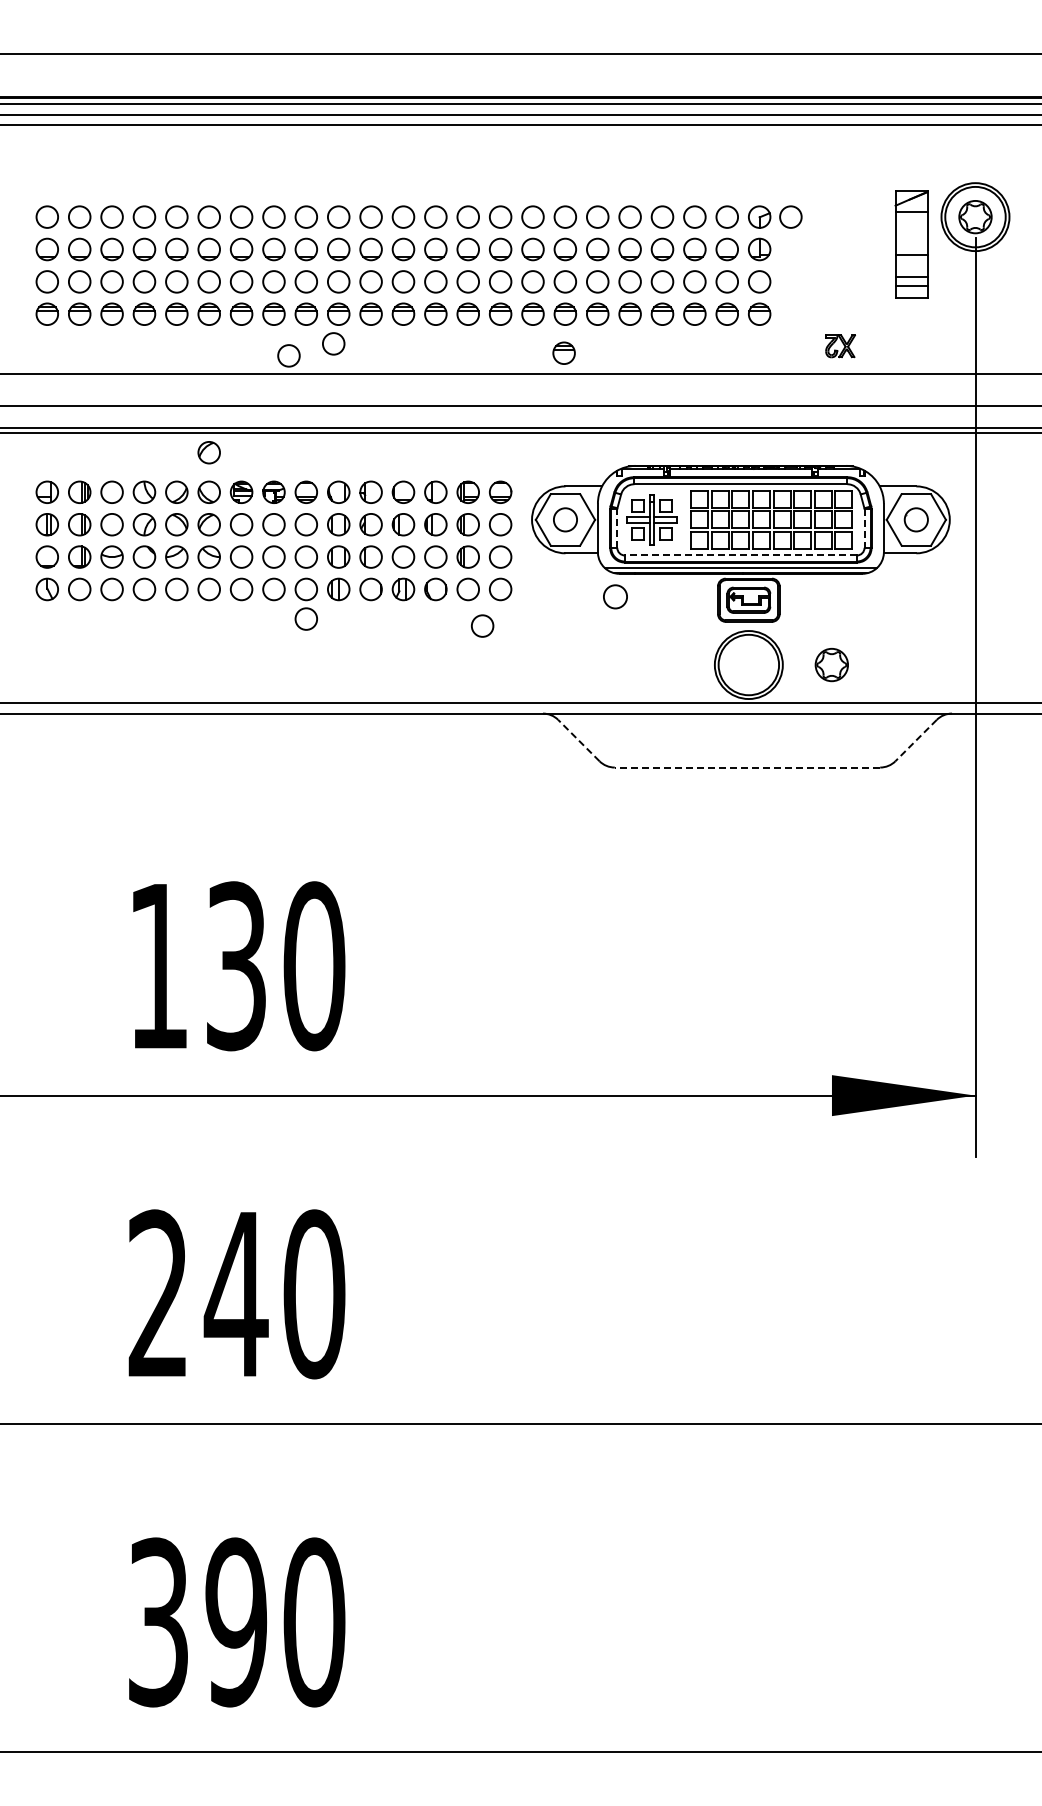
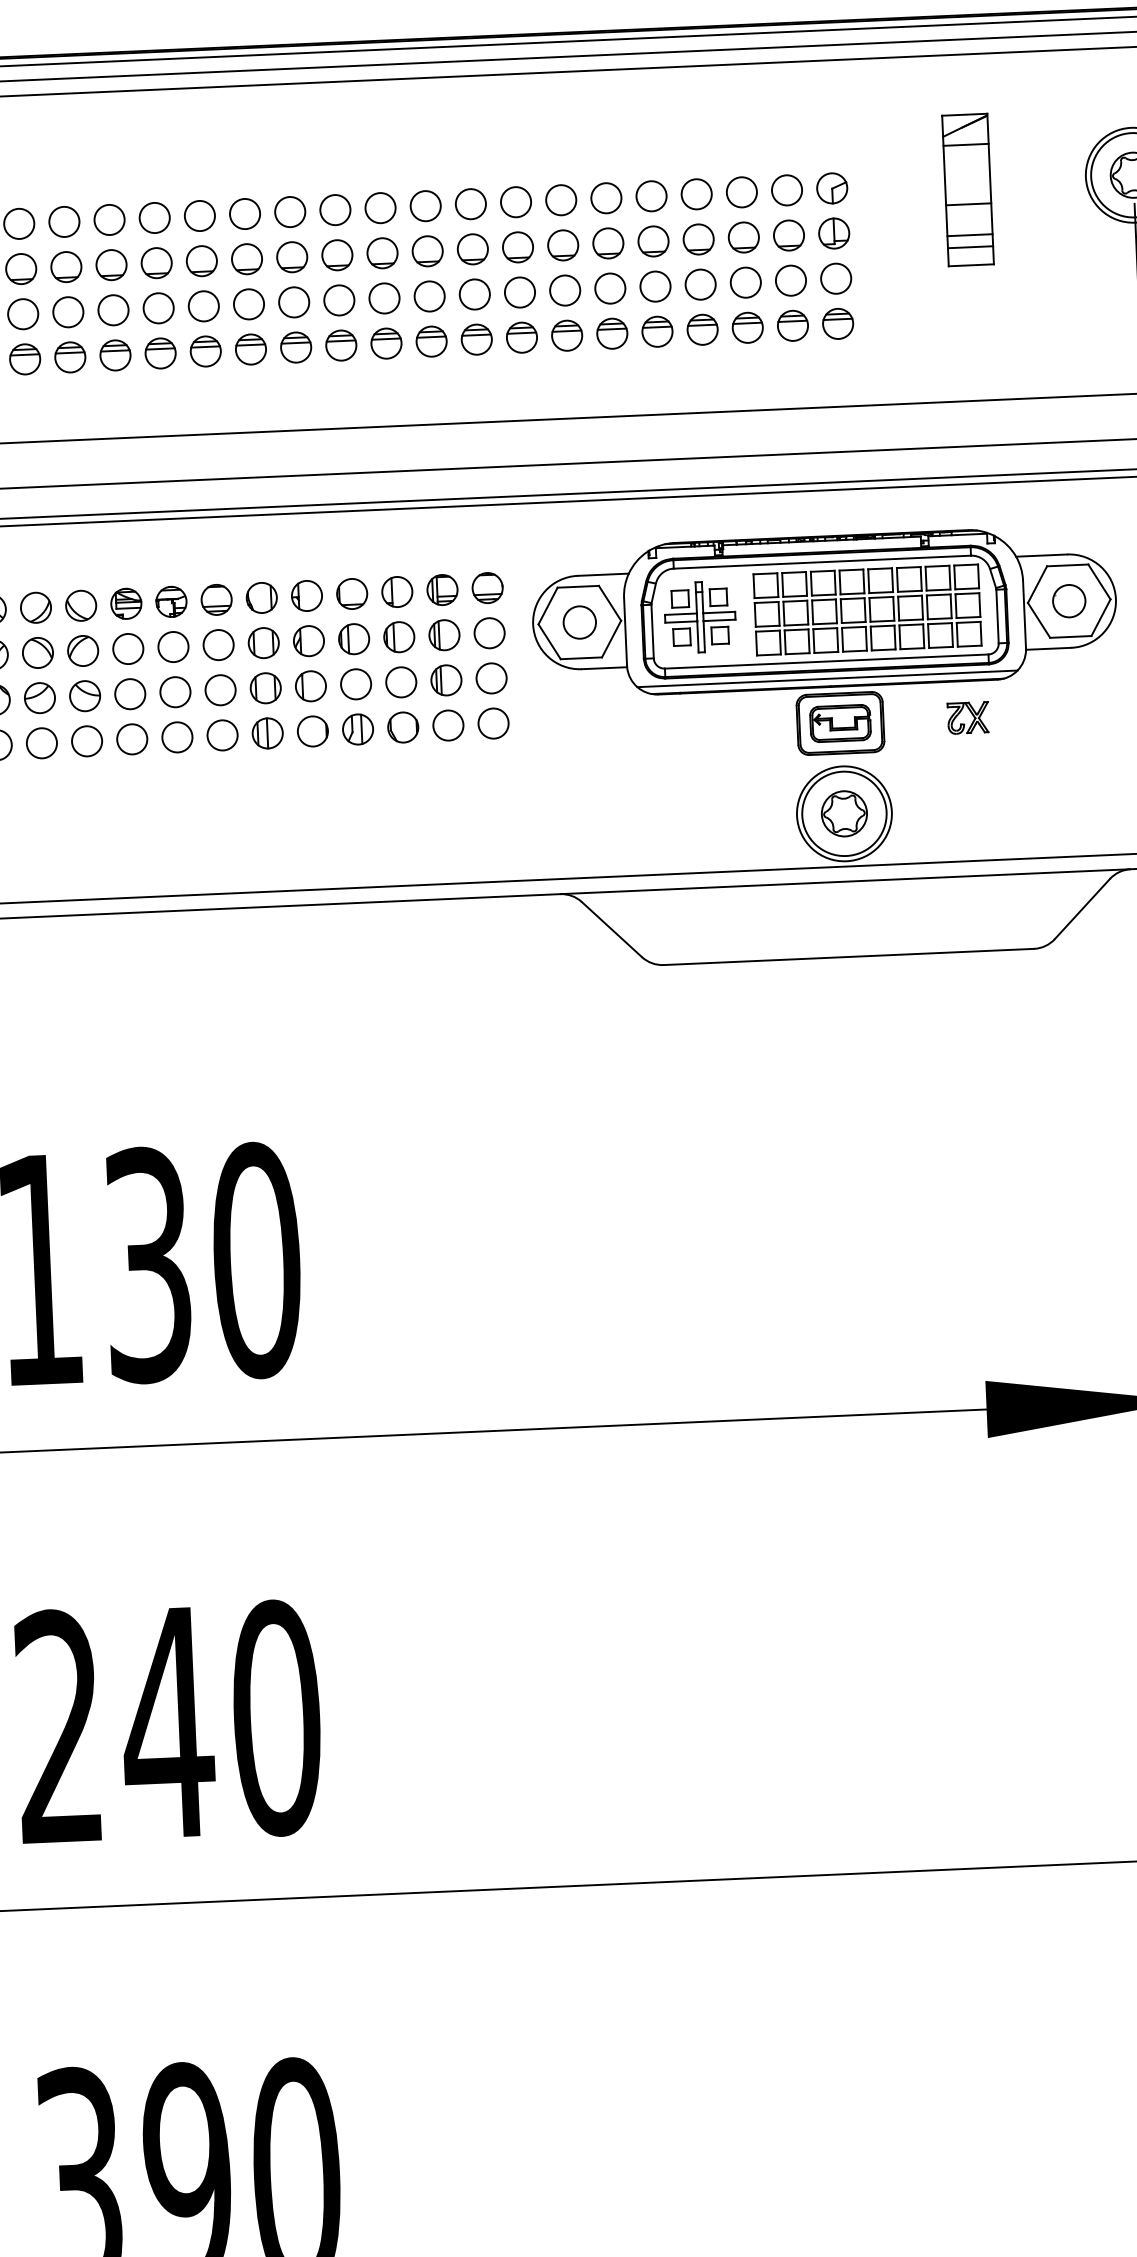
circle: (790, 216) -> (875, 185), removed
part: (911, 244) -> (967, 189), moved
circle: (333, 343) -> (245, 390), removed
part: (840, 346) -> (968, 718), moved
part: (563, 352) -> (566, 389), removed
circle: (288, 355) -> (183, 410), removed
part: (208, 452) -> (77, 550), removed
line: (617, 528) -> (652, 631), dashed -> solid
line: (864, 529) -> (997, 617), dashed -> solid
line: (740, 555) -> (826, 661), dashed -> solid
circle: (615, 596) -> (654, 726), removed
circle: (305, 618) -> (223, 775), removed
circle: (482, 625) -> (470, 774), removed
part: (831, 665) -> (843, 814), moved
line: (578, 740) -> (611, 929), dashed -> solid
line: (915, 740) -> (1081, 908), dashed -> solid
line: (747, 767) -> (848, 956), dashed -> solid

